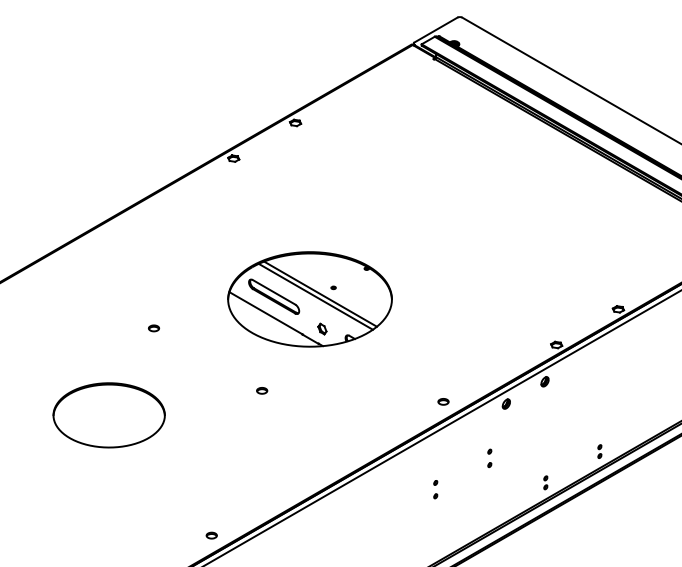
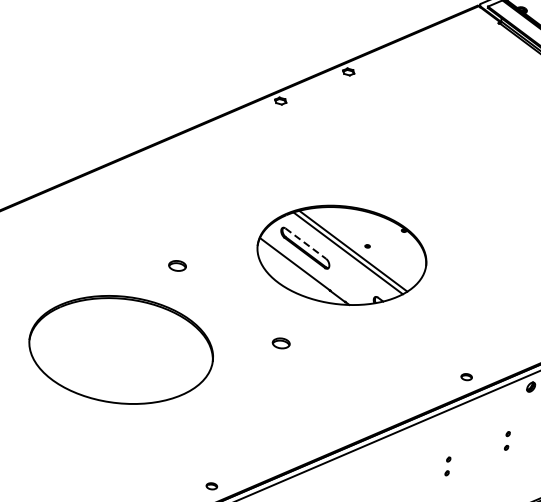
line: (274, 292) -> (306, 243), solid -> dashed
part: (154, 328) -> (178, 266), size x1.6
part: (322, 328) -> (351, 286), removed
part: (262, 390) -> (281, 343), size x1.6
part: (108, 415) -> (120, 350), size x1.6

